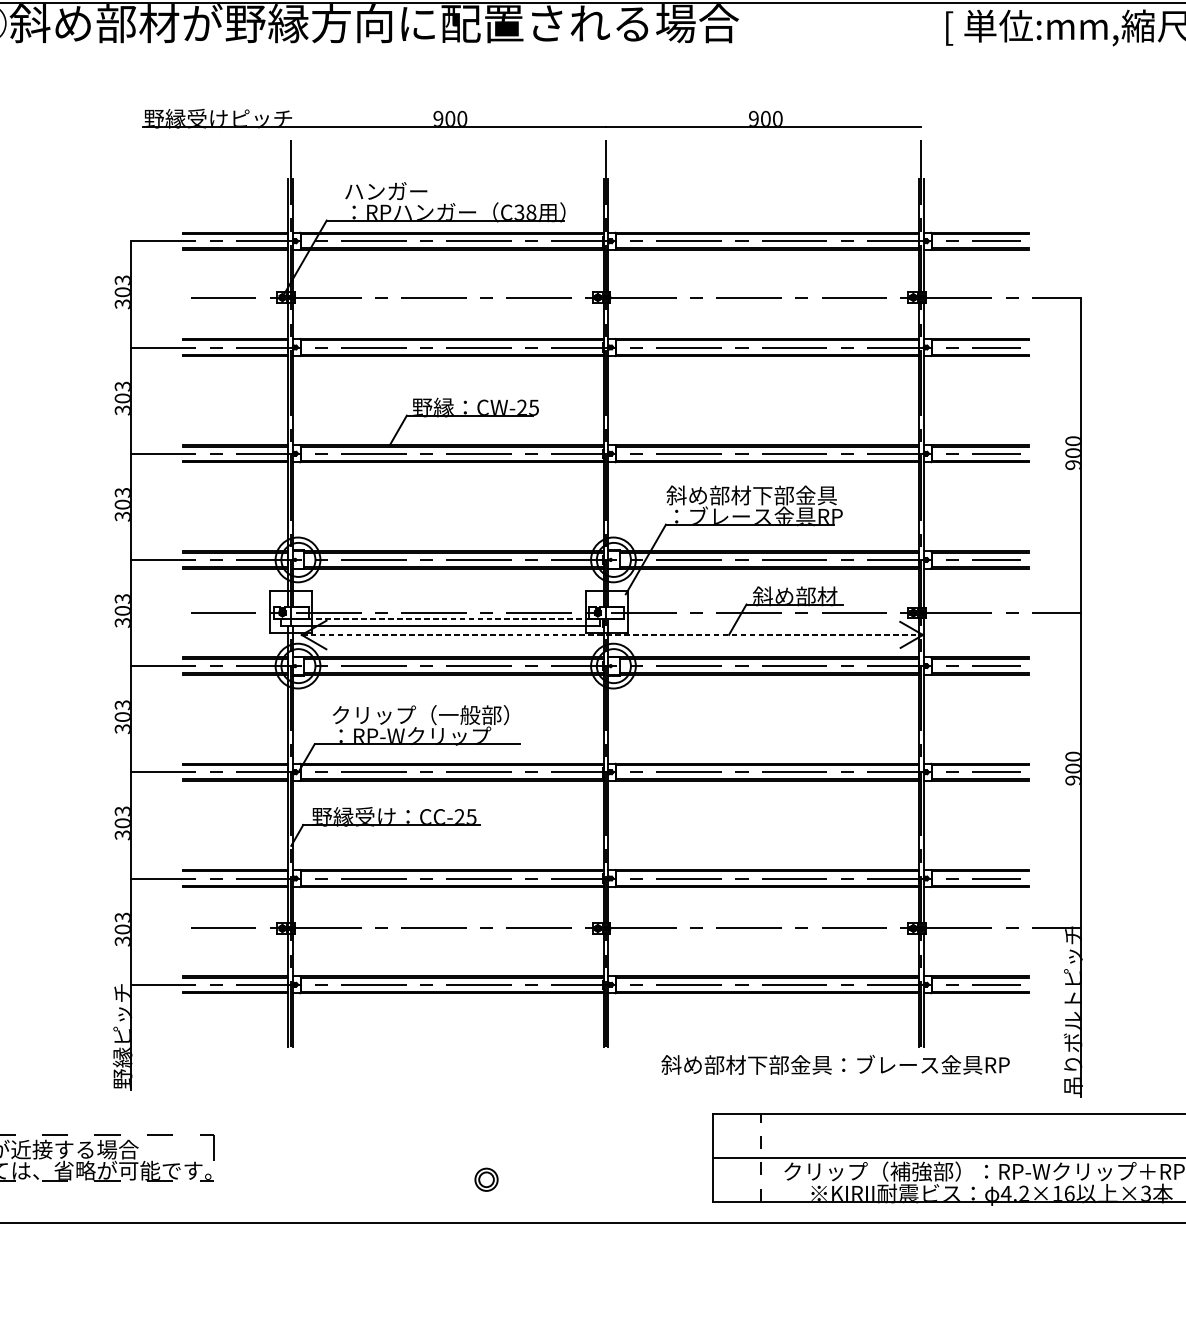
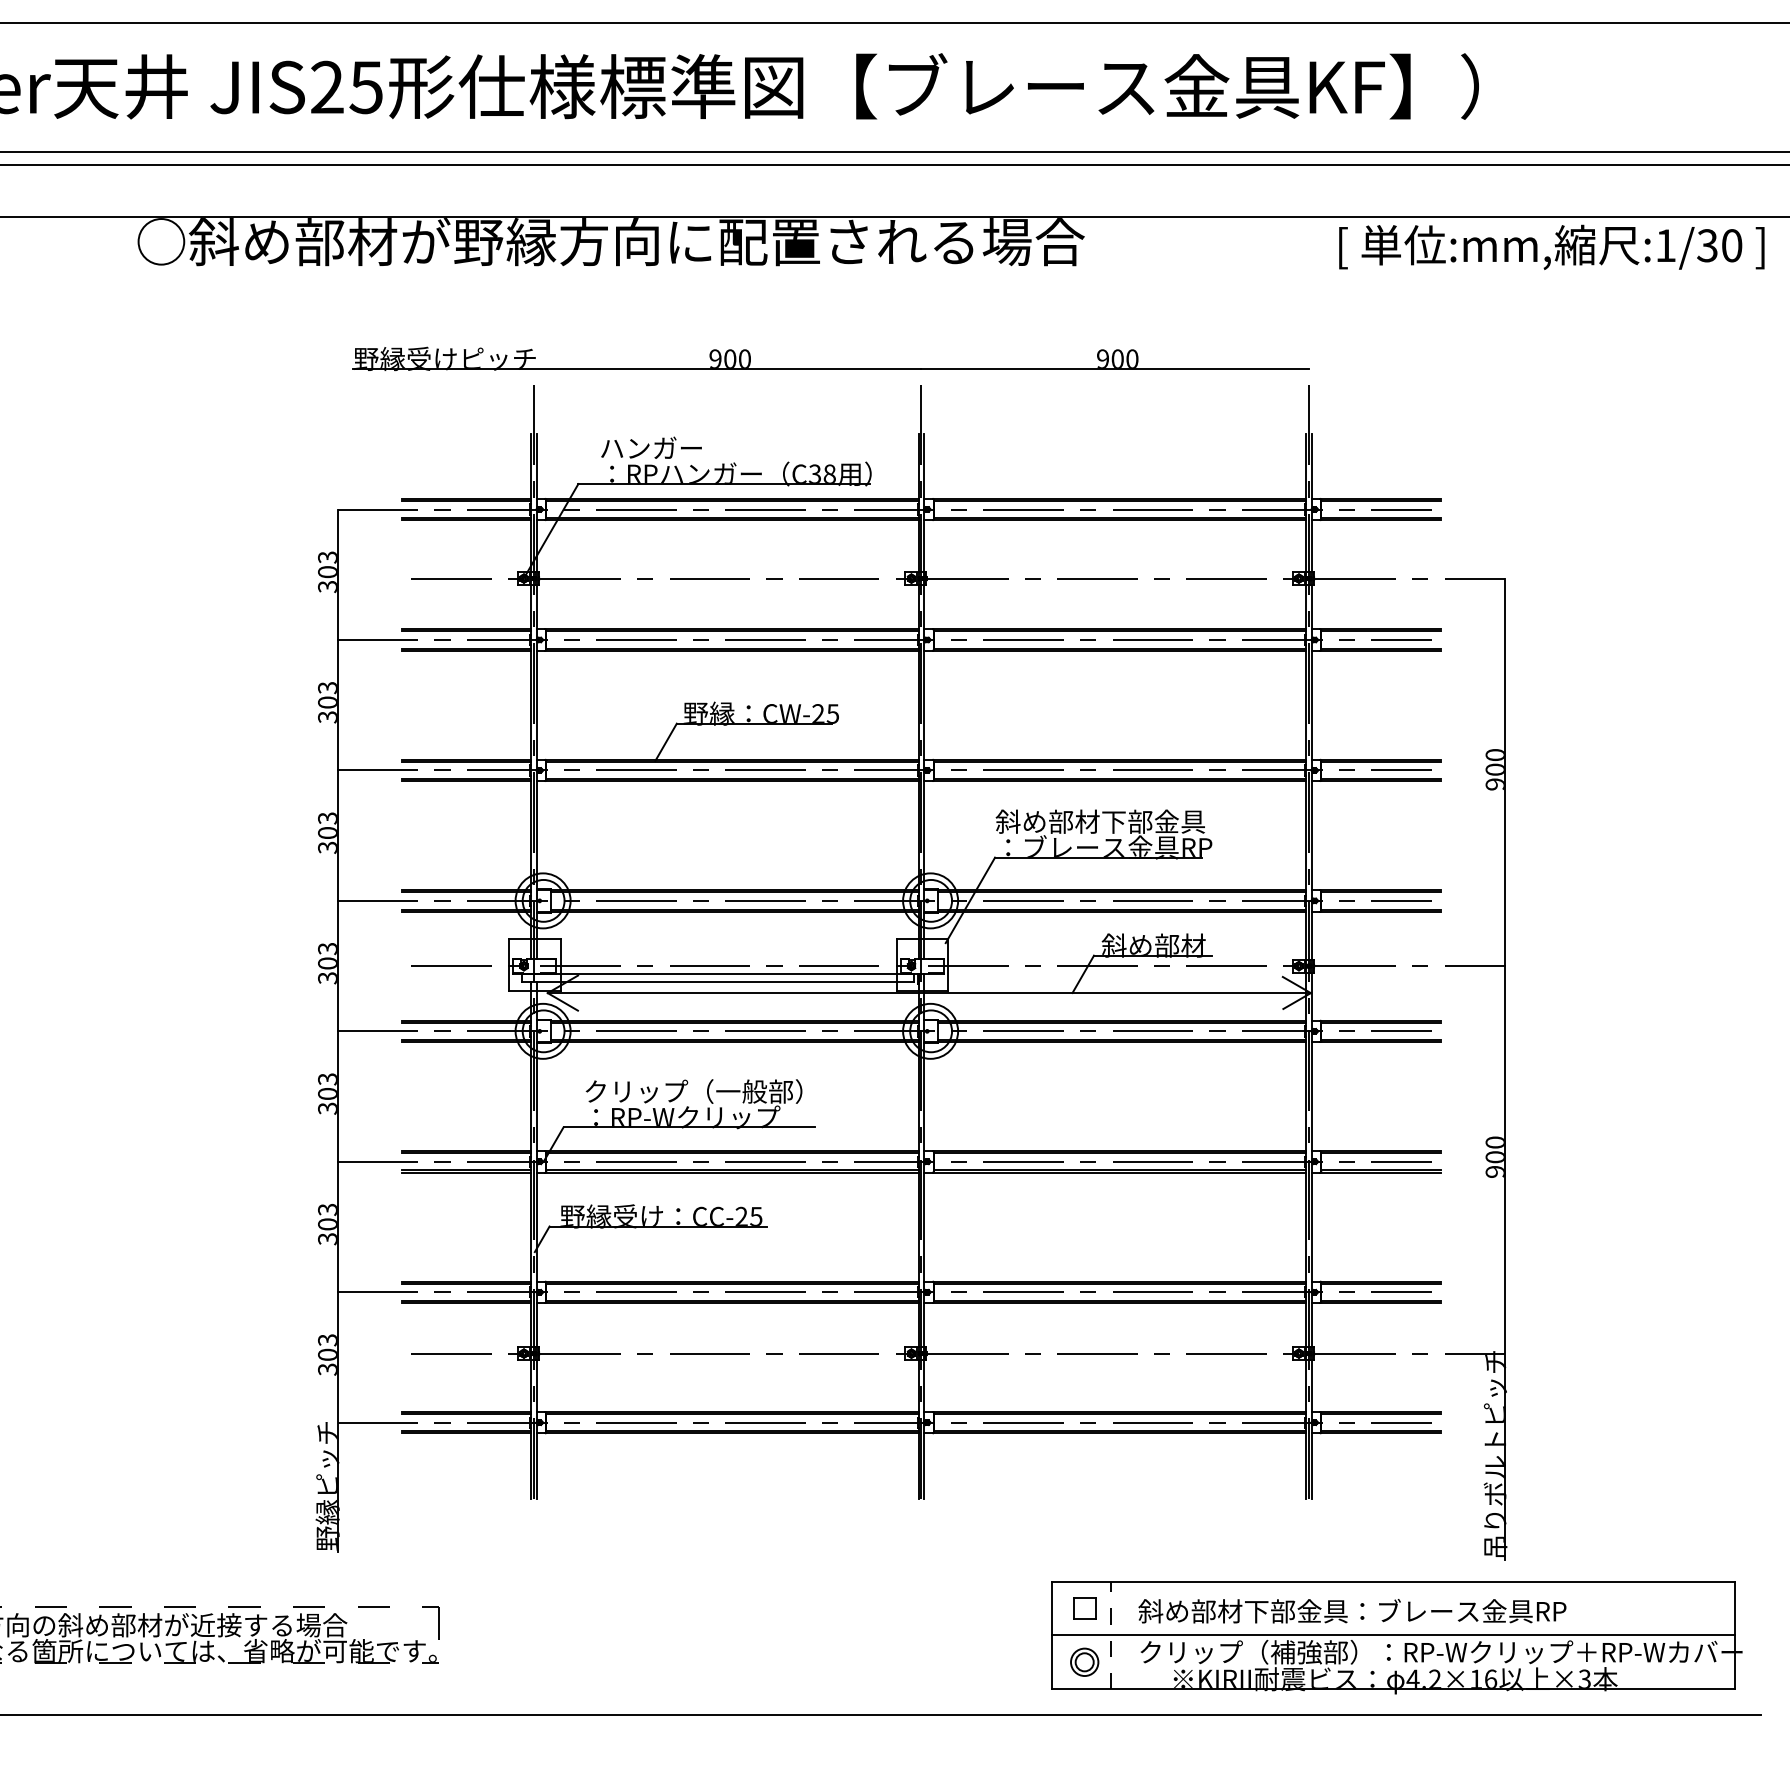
line: (440, 619) -> (718, 973), dashed -> solid
line: (612, 635) -> (929, 993), dashed -> solid
text: (835, 1065) -> (1352, 1611), moved
part: (738, 1135) -> (1084, 1608), added
part: (486, 1179) -> (1084, 1661), moved

